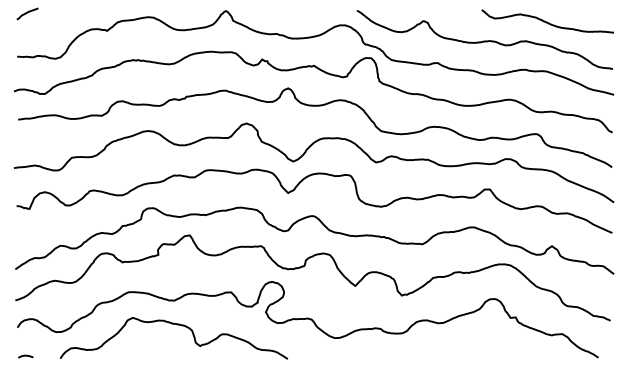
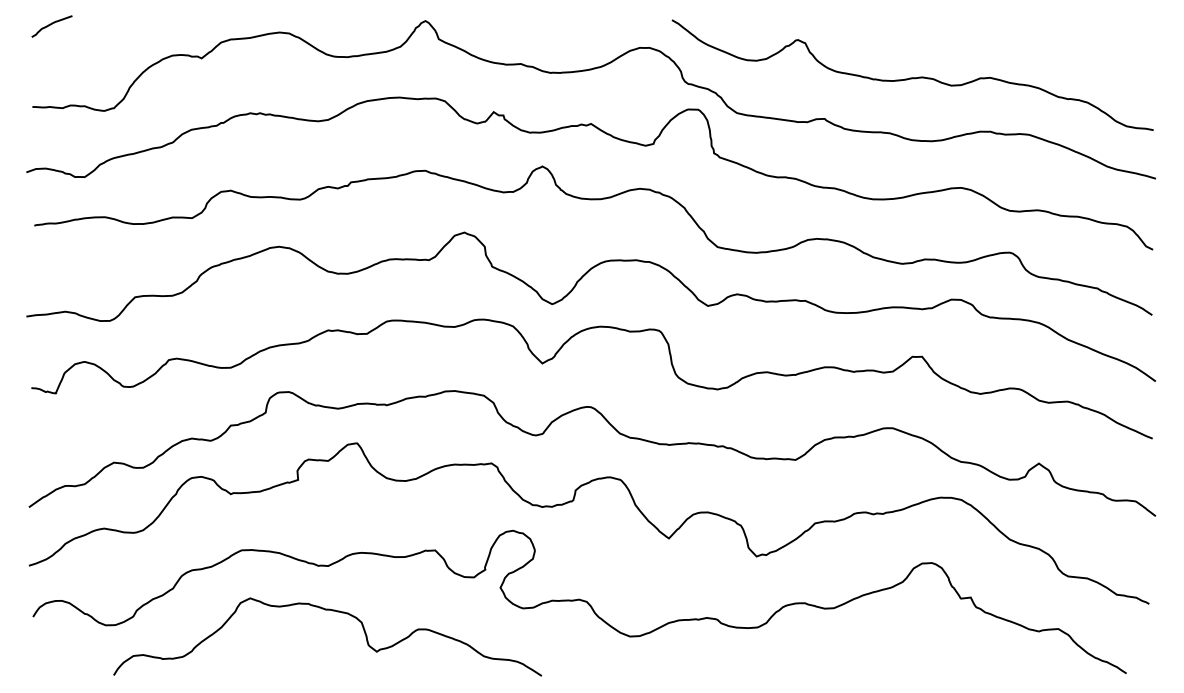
curve: (547, 21) -> (1030, 40), removed
curve: (25, 356) -> (48, 671), removed

